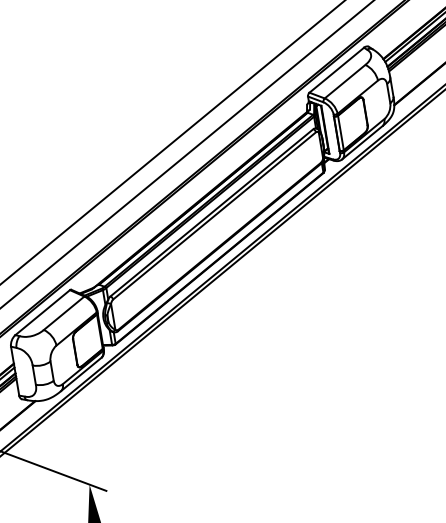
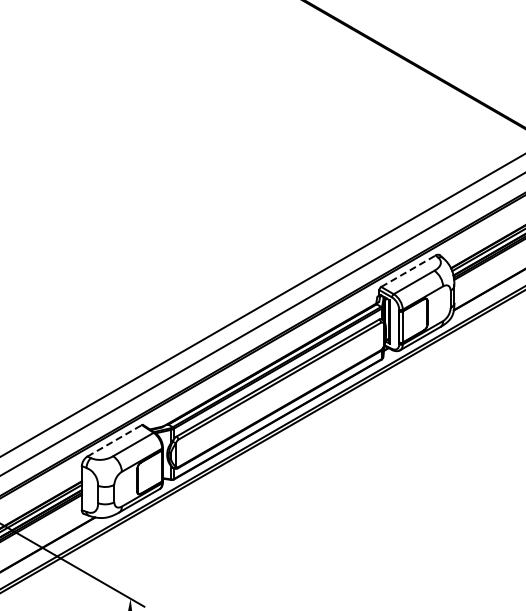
line: (336, 69) -> (408, 270), solid -> dashed
line: (43, 312) -> (115, 440), solid -> dashed

